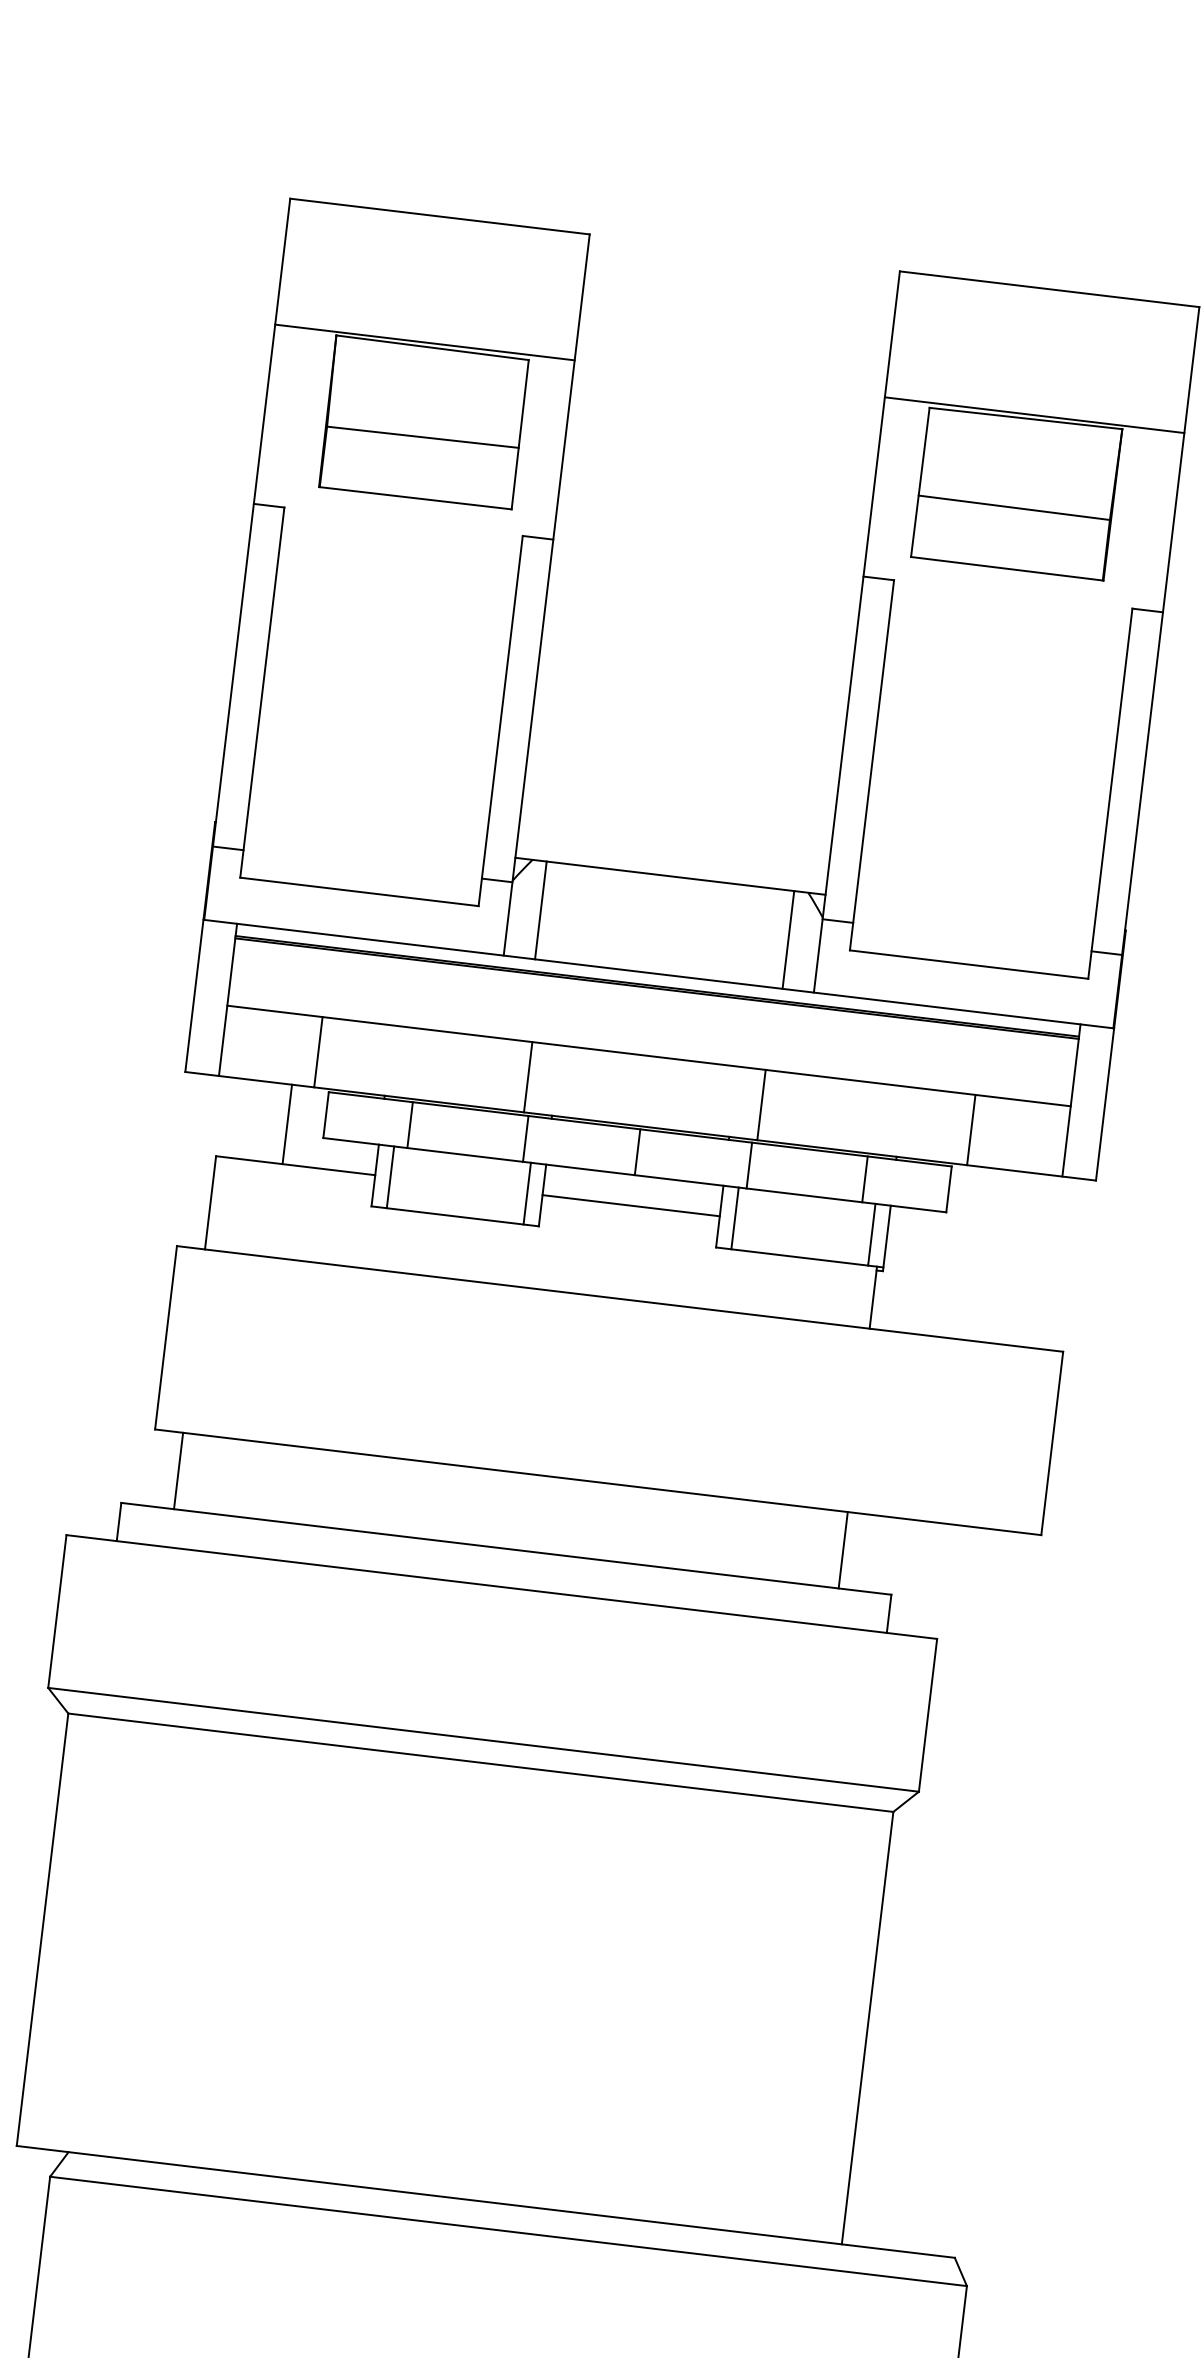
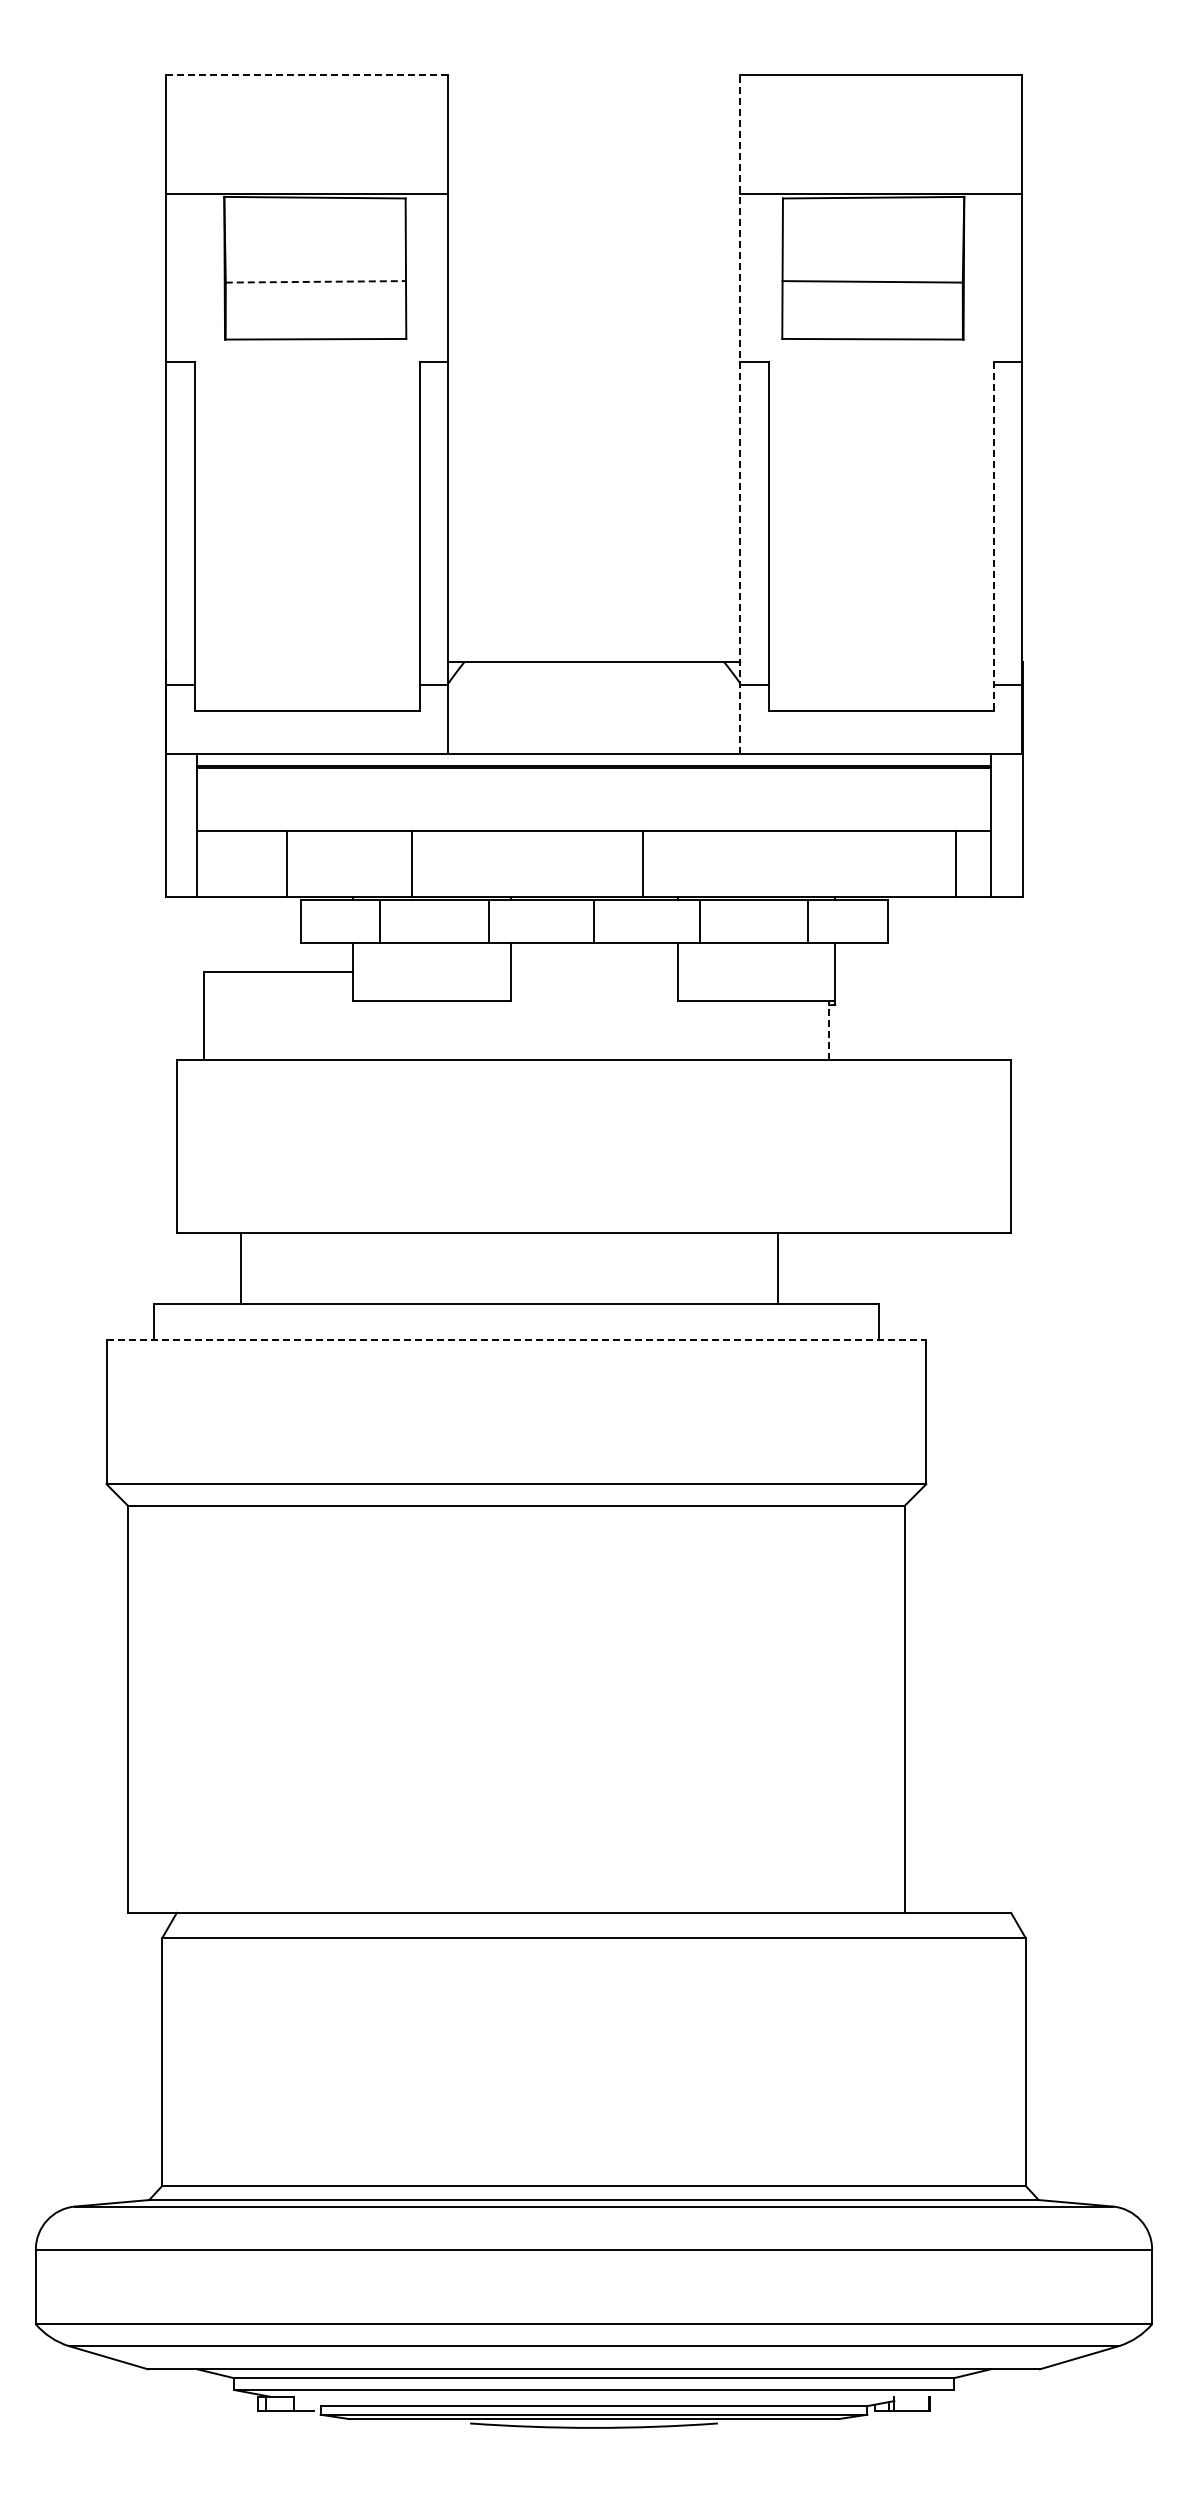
line: (440, 217) -> (307, 75), solid -> dashed
line: (423, 436) -> (316, 281), solid -> dashed
line: (857, 631) -> (740, 414), solid -> dashed
line: (1110, 794) -> (993, 537), solid -> dashed
line: (540, 910) -> (477, 708), removed
line: (788, 940) -> (710, 708), removed
line: (528, 1077) -> (412, 864), moved
line: (761, 1105) -> (643, 864), moved
line: (287, 1124) -> (266, 934), removed
line: (971, 1130) -> (955, 864), moved
line: (390, 1177) -> (367, 972), removed
line: (527, 1193) -> (496, 972), removed
line: (630, 1206) -> (593, 972), removed
line: (735, 1218) -> (692, 972), removed
line: (871, 1234) -> (820, 972), removed
line: (873, 1297) -> (829, 1030), solid -> dashed
line: (178, 1471) -> (240, 1268), moved
line: (843, 1550) -> (778, 1268), moved
line: (501, 1587) -> (516, 1340), solid -> dashed

